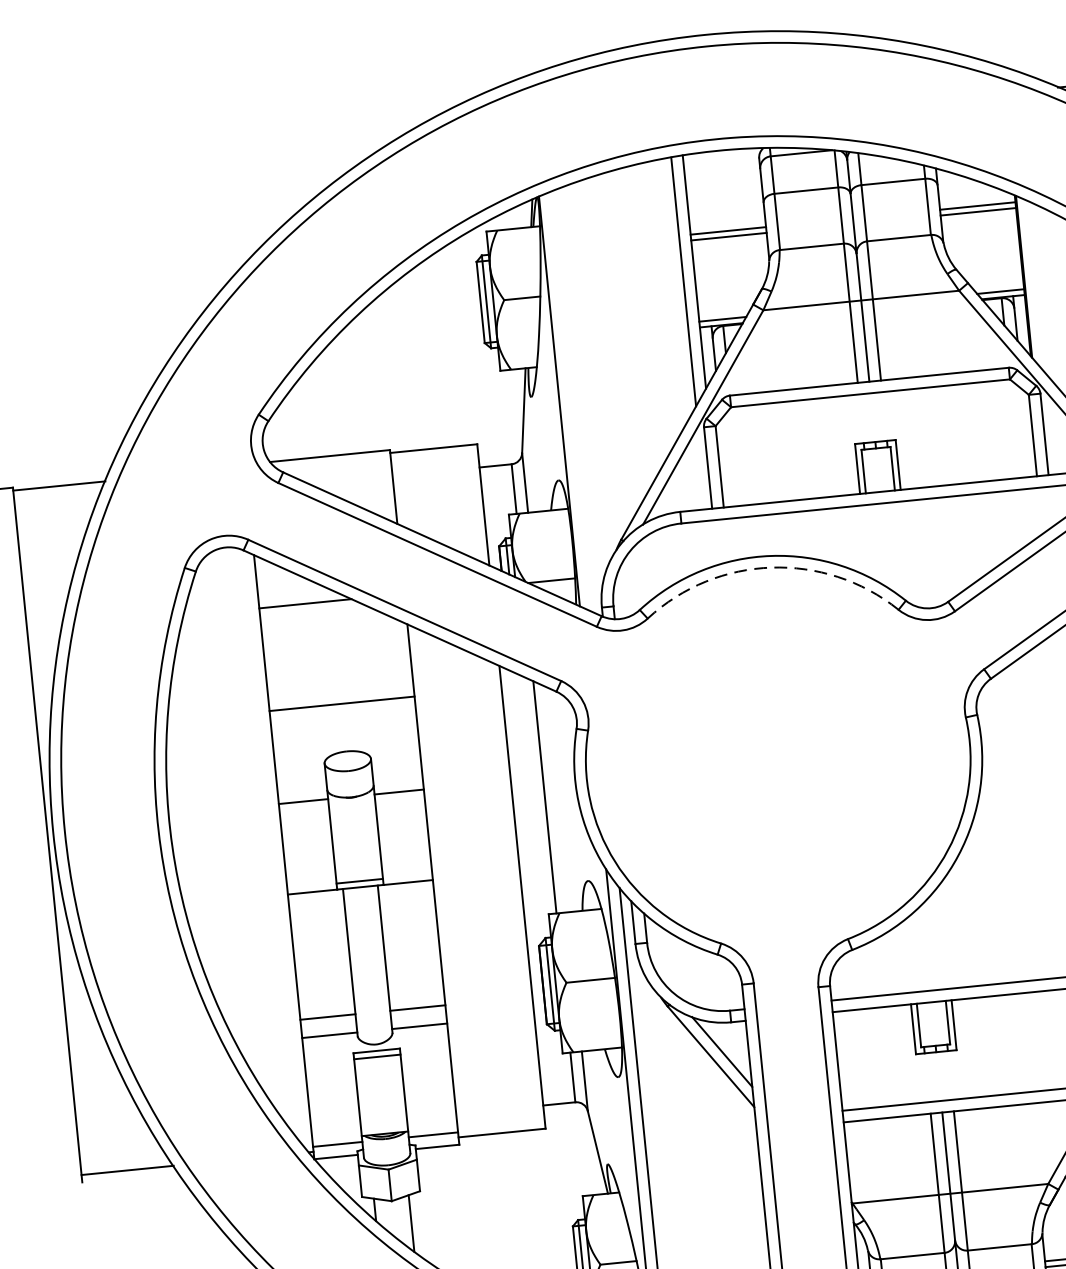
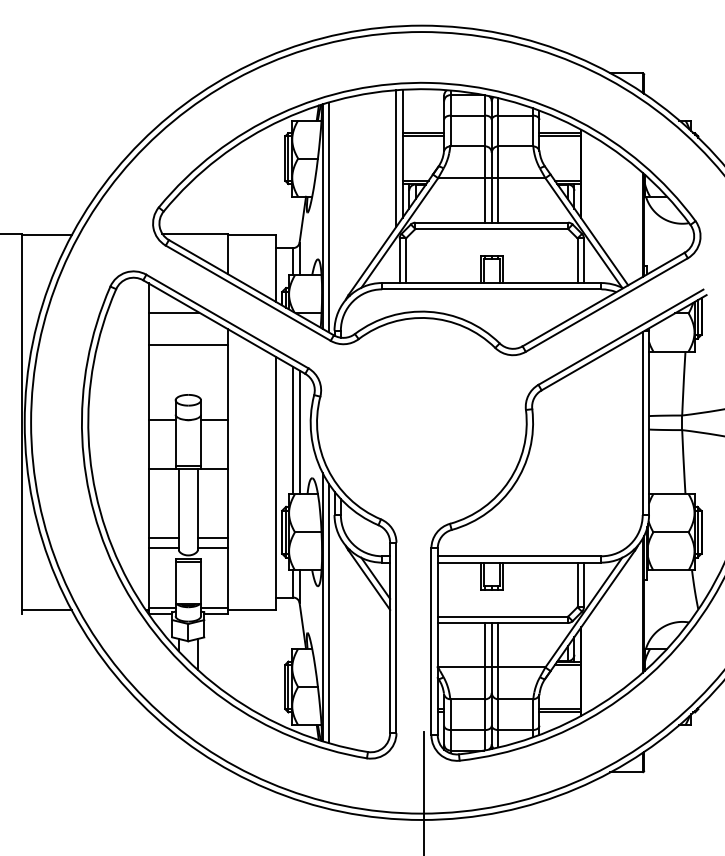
line: (570, 402) -> (328, 217), added
arc: (771, 568) -> (428, 318), dashed -> solid
line: (342, 703) -> (188, 344), moved
line: (556, 799) -> (299, 432), added

